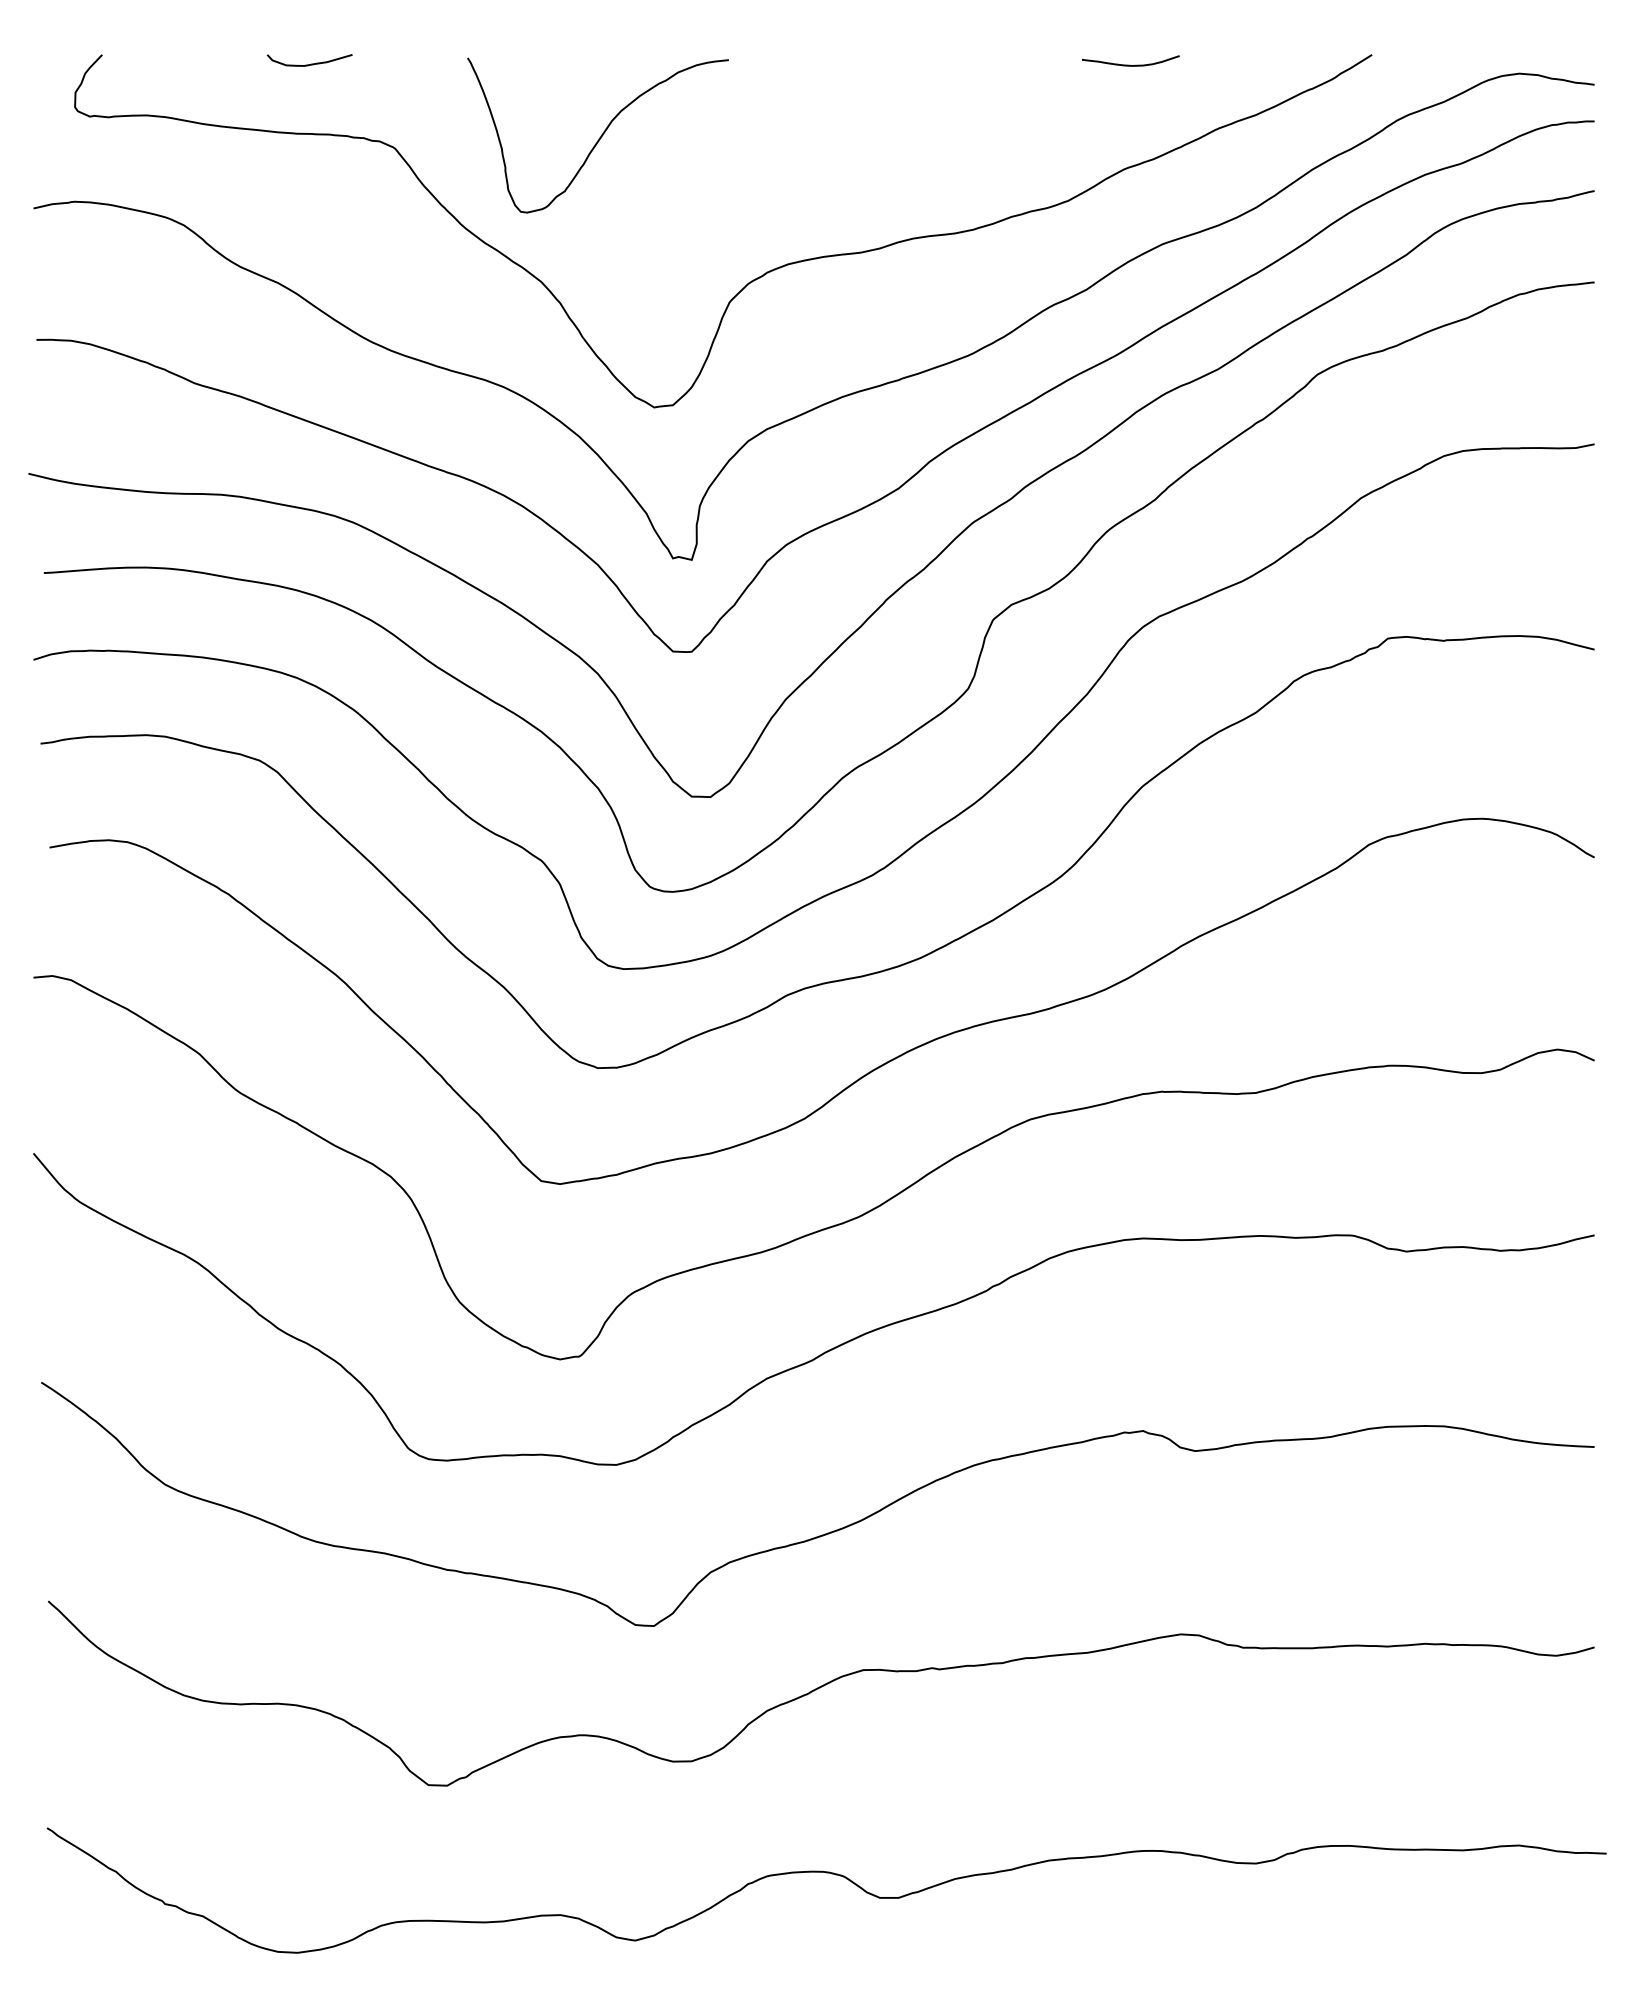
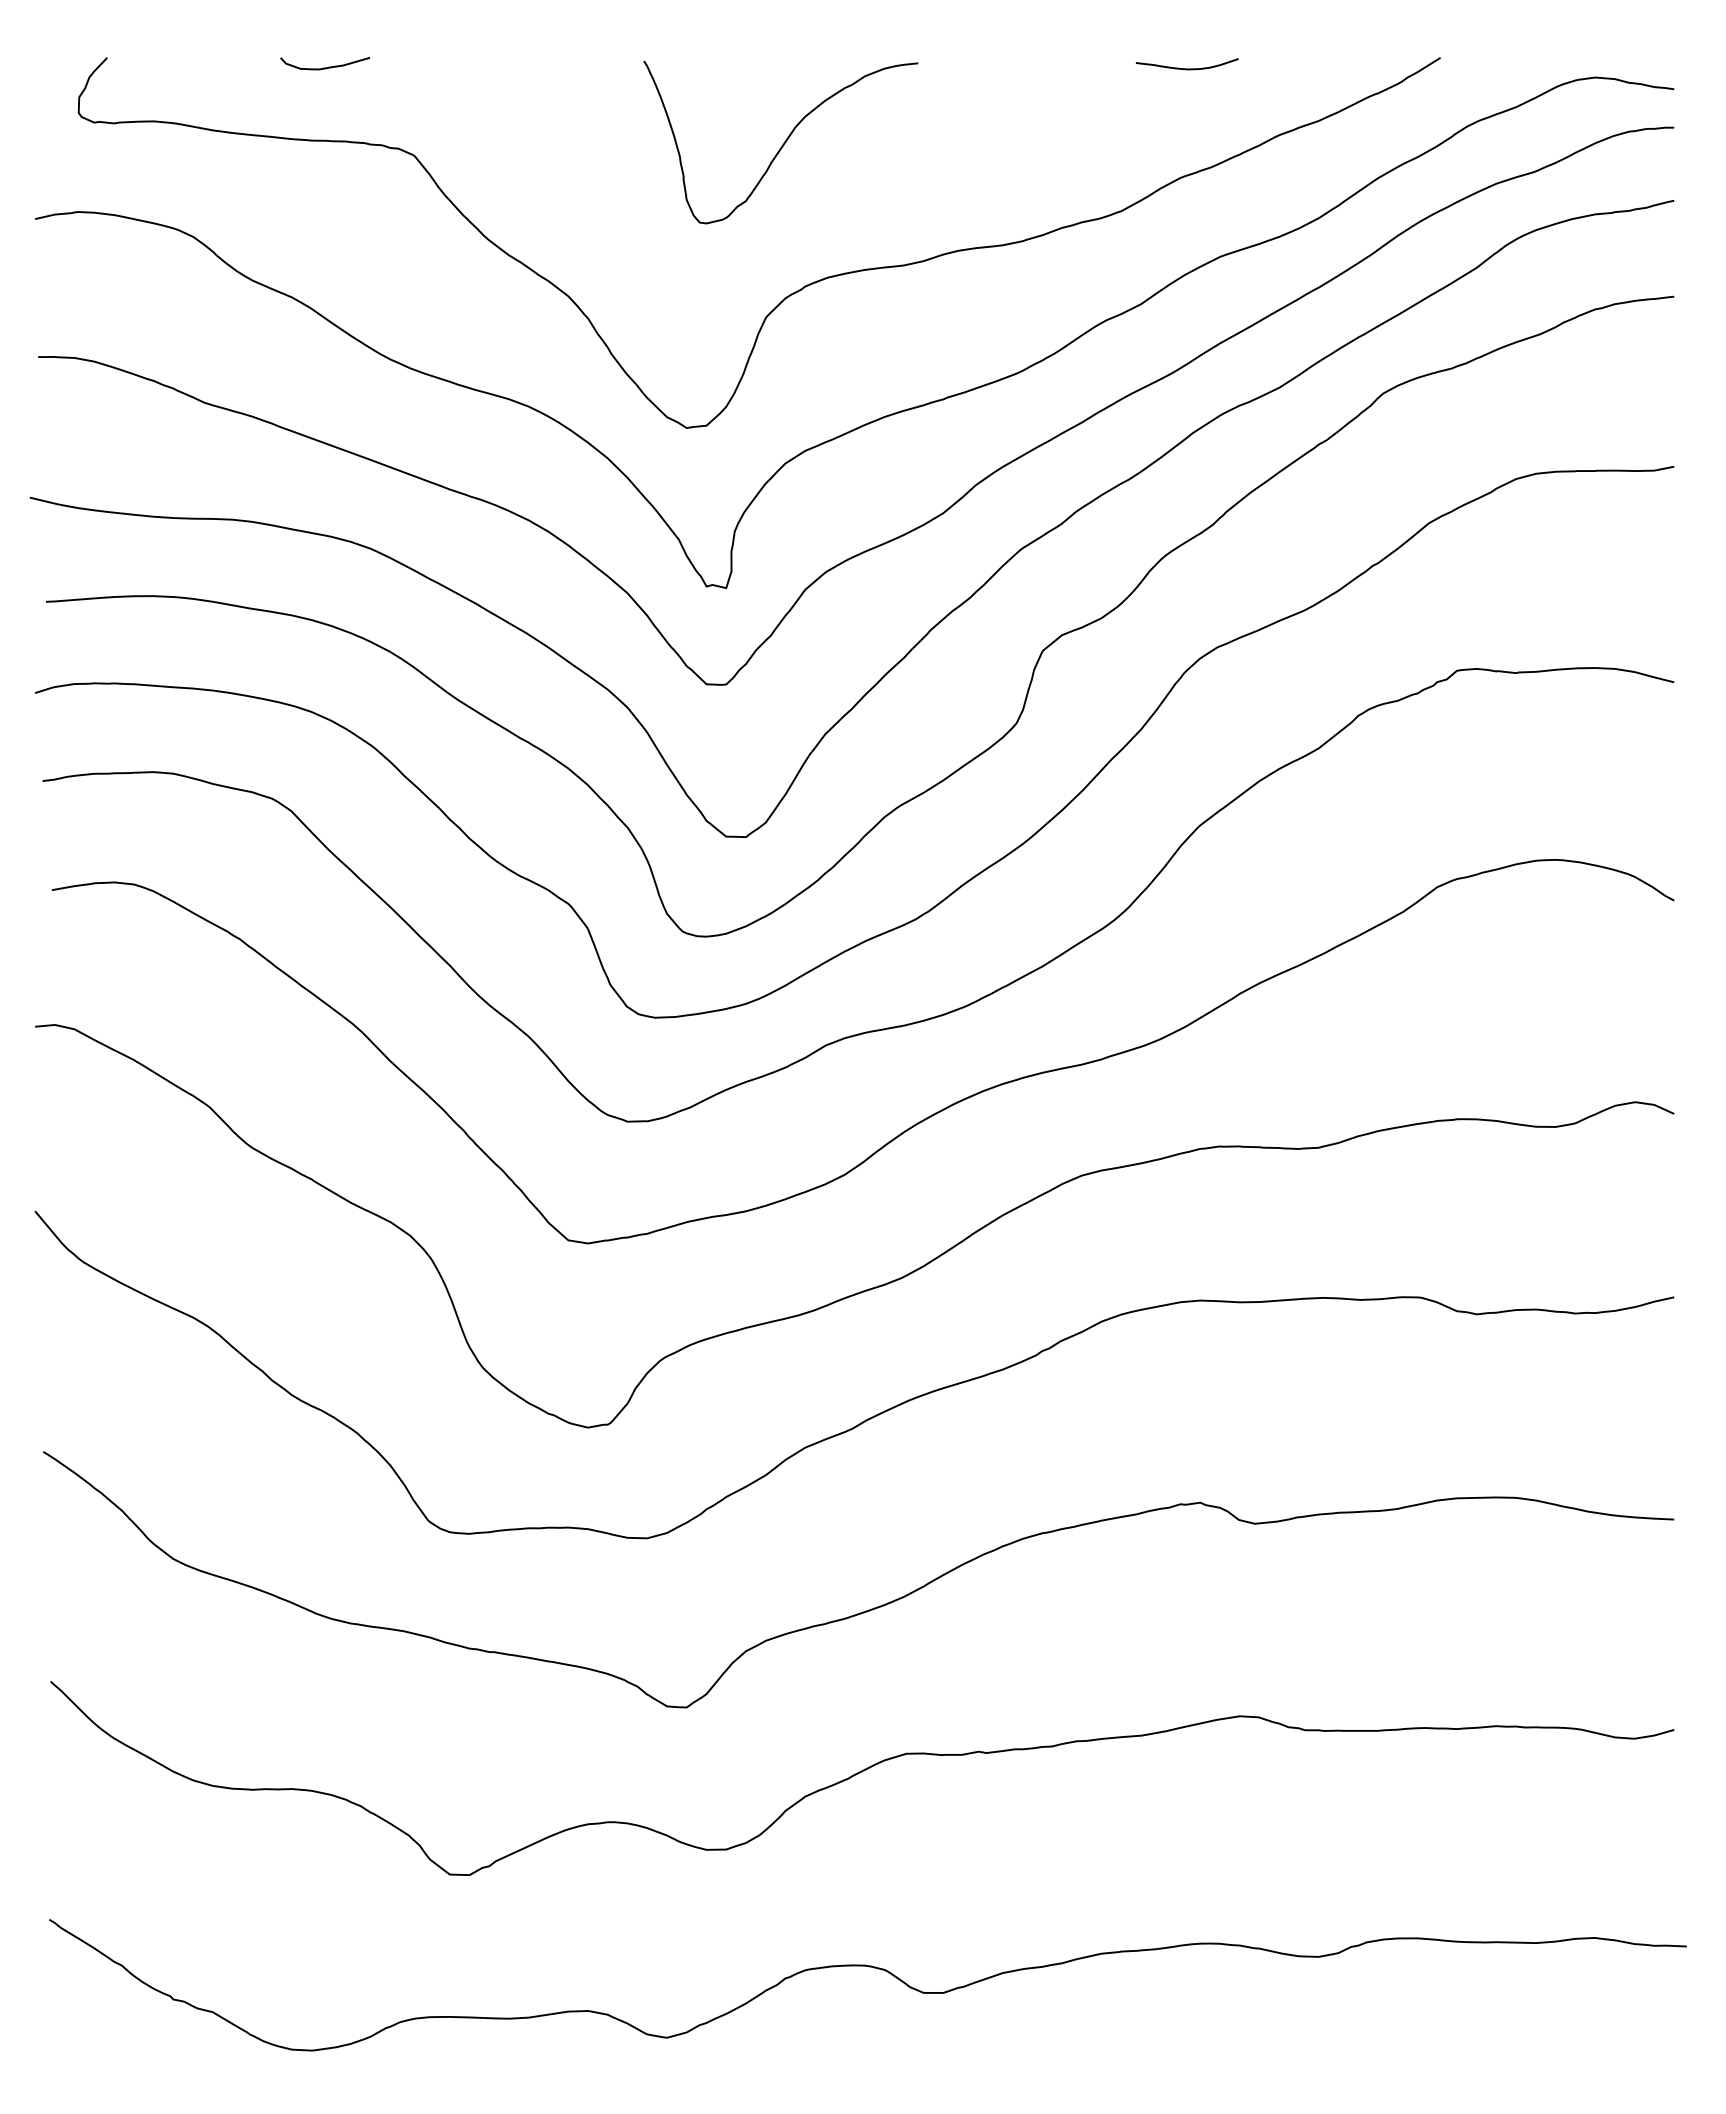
curve: (599, 137) -> (782, 144), moved

